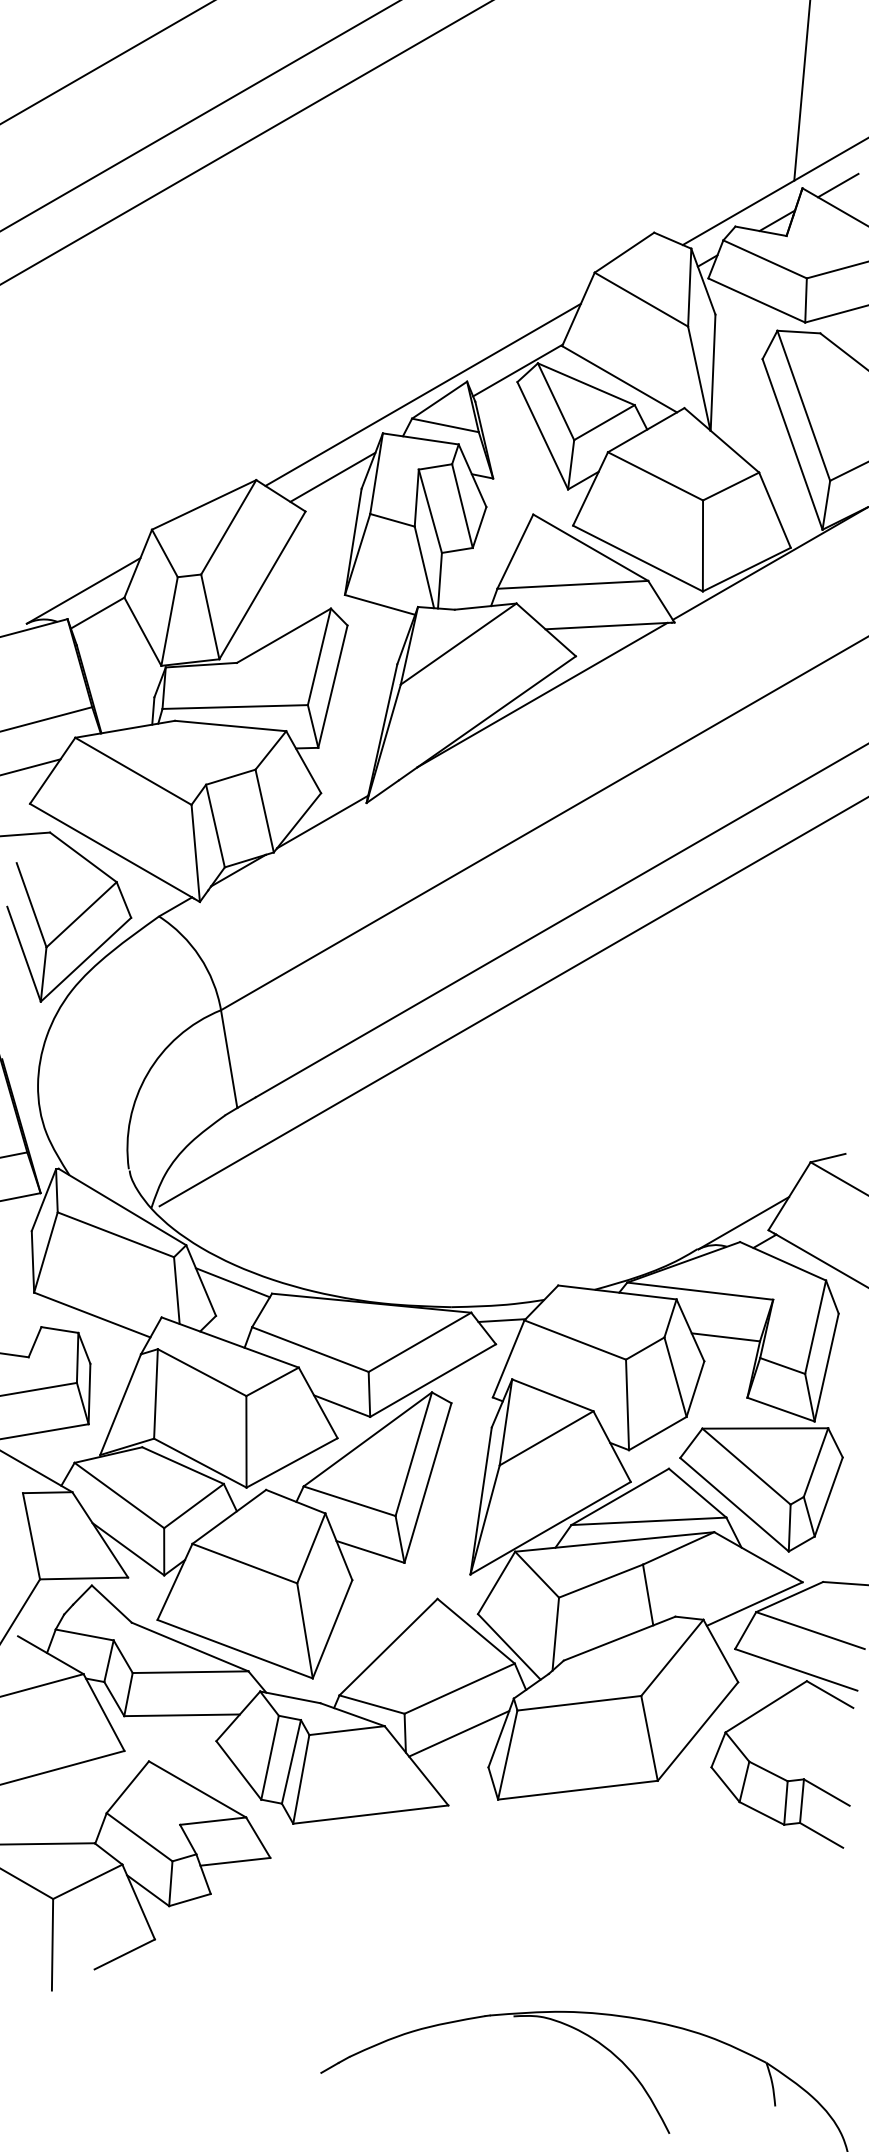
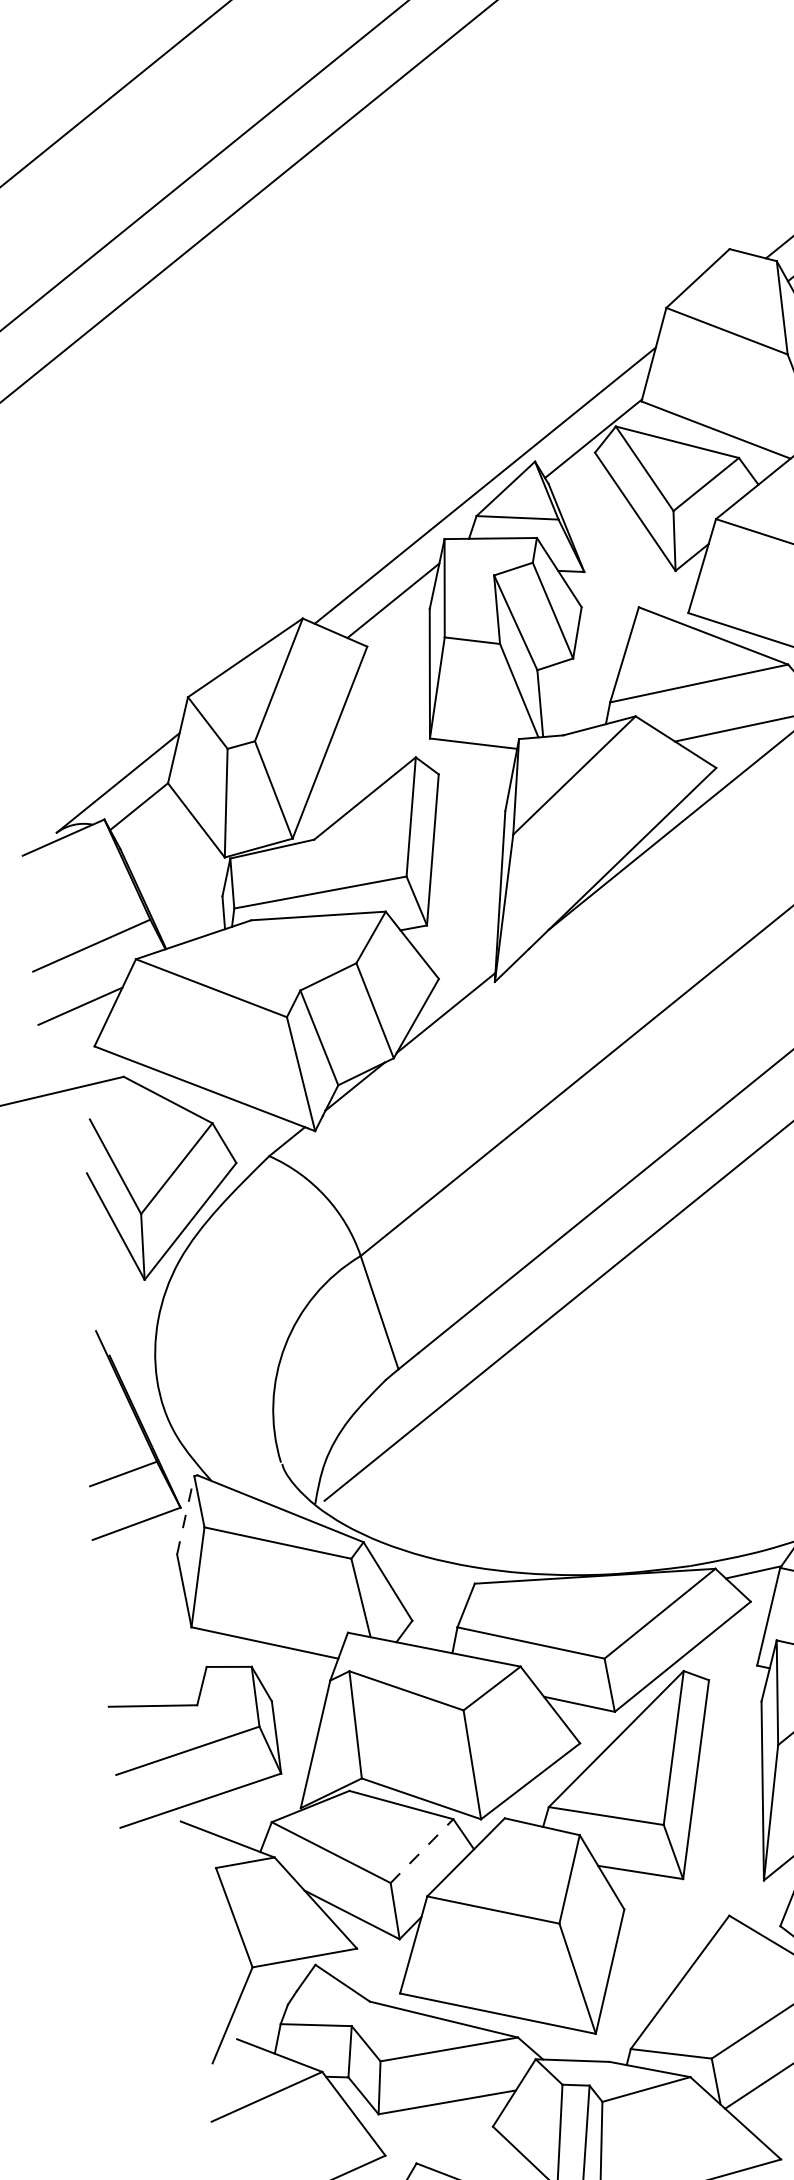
line: (44, 1199) -> (186, 1514), solid -> dashed
line: (232, 1282) -> (425, 1577), removed
line: (194, 1505) -> (422, 1850), solid -> dashed

